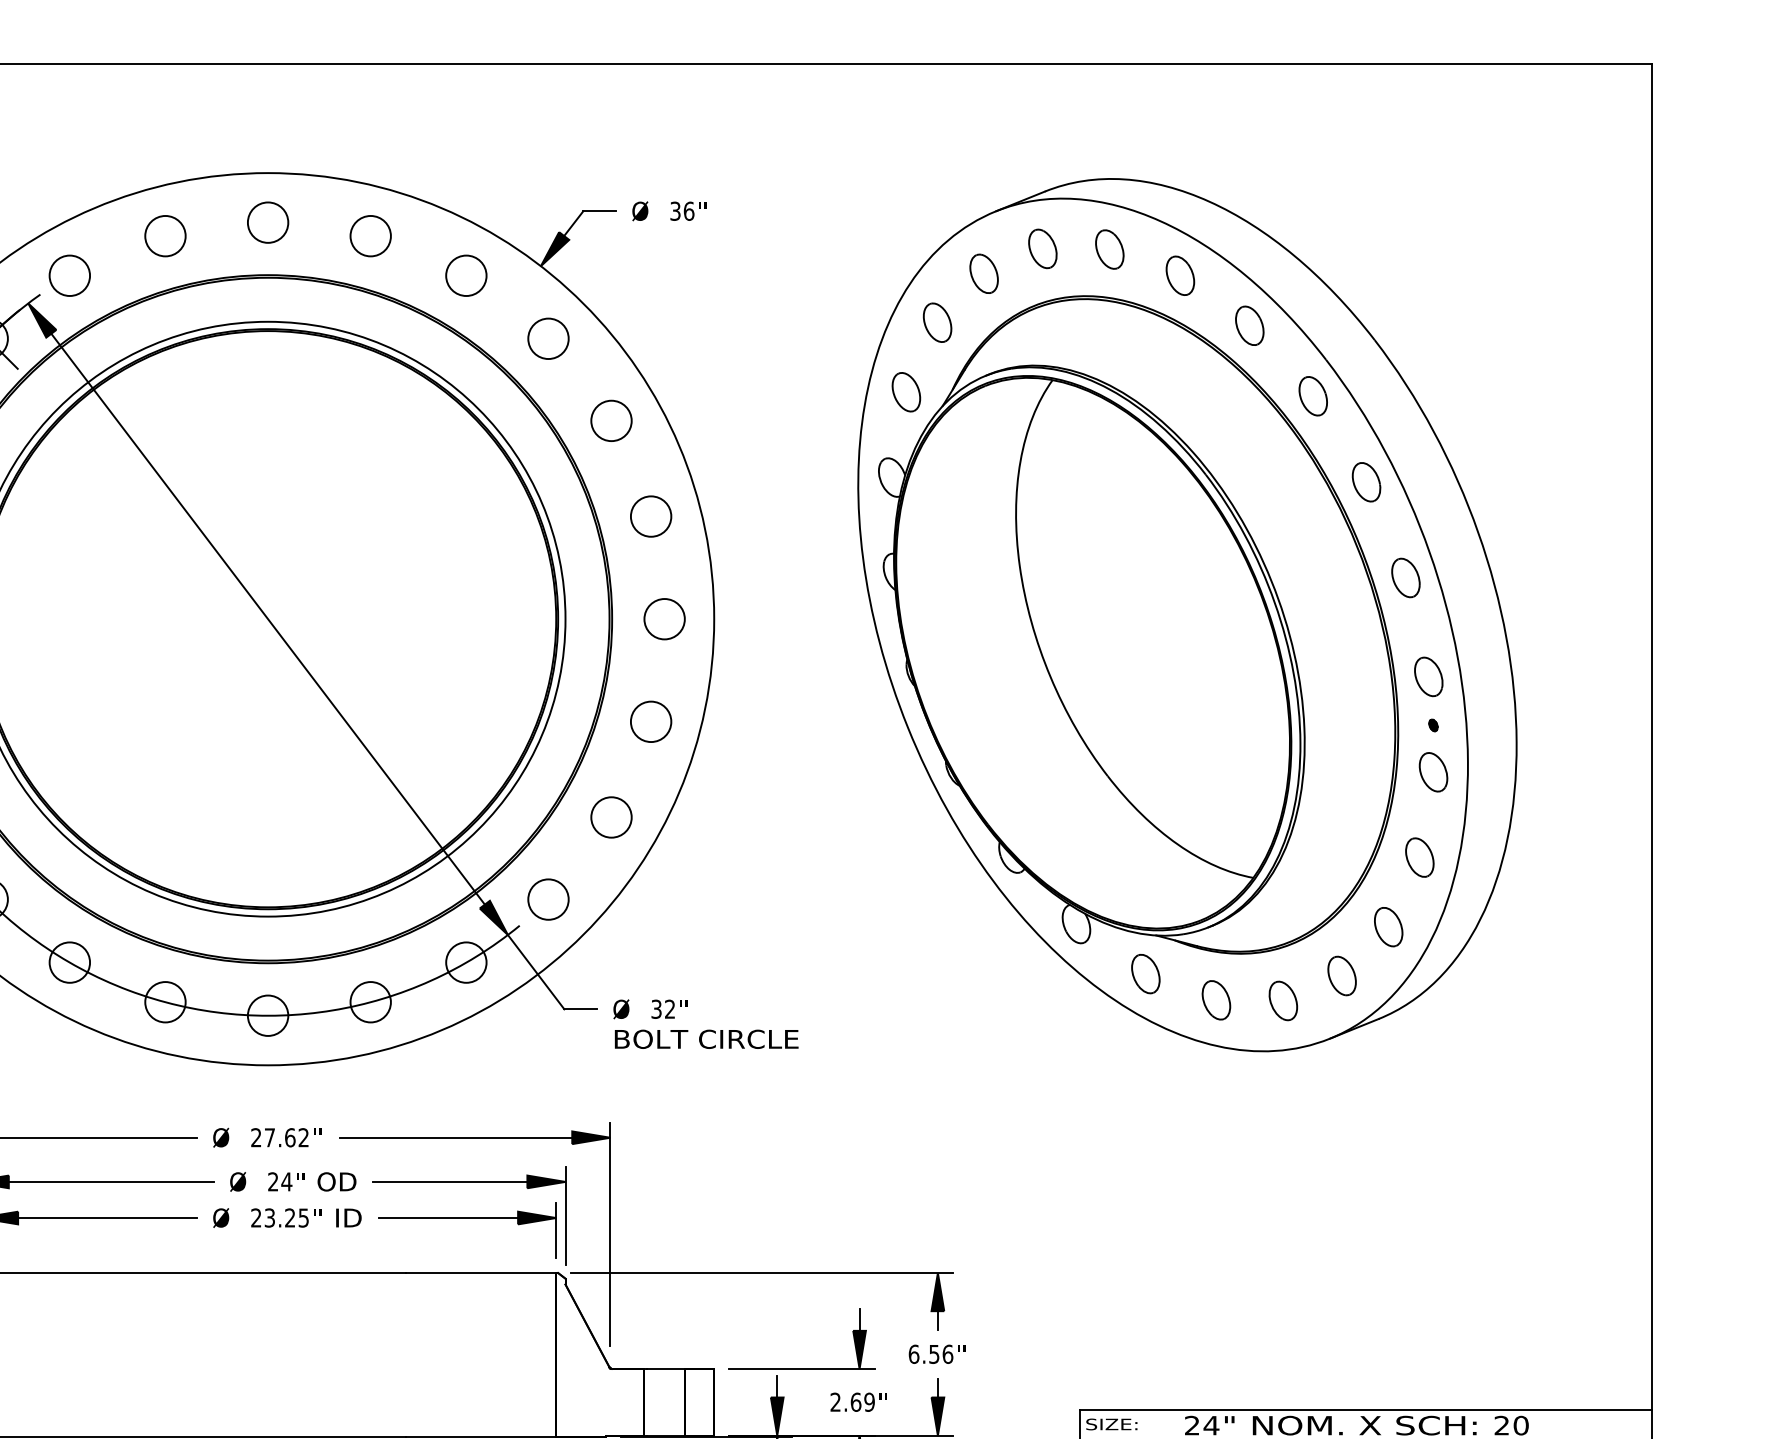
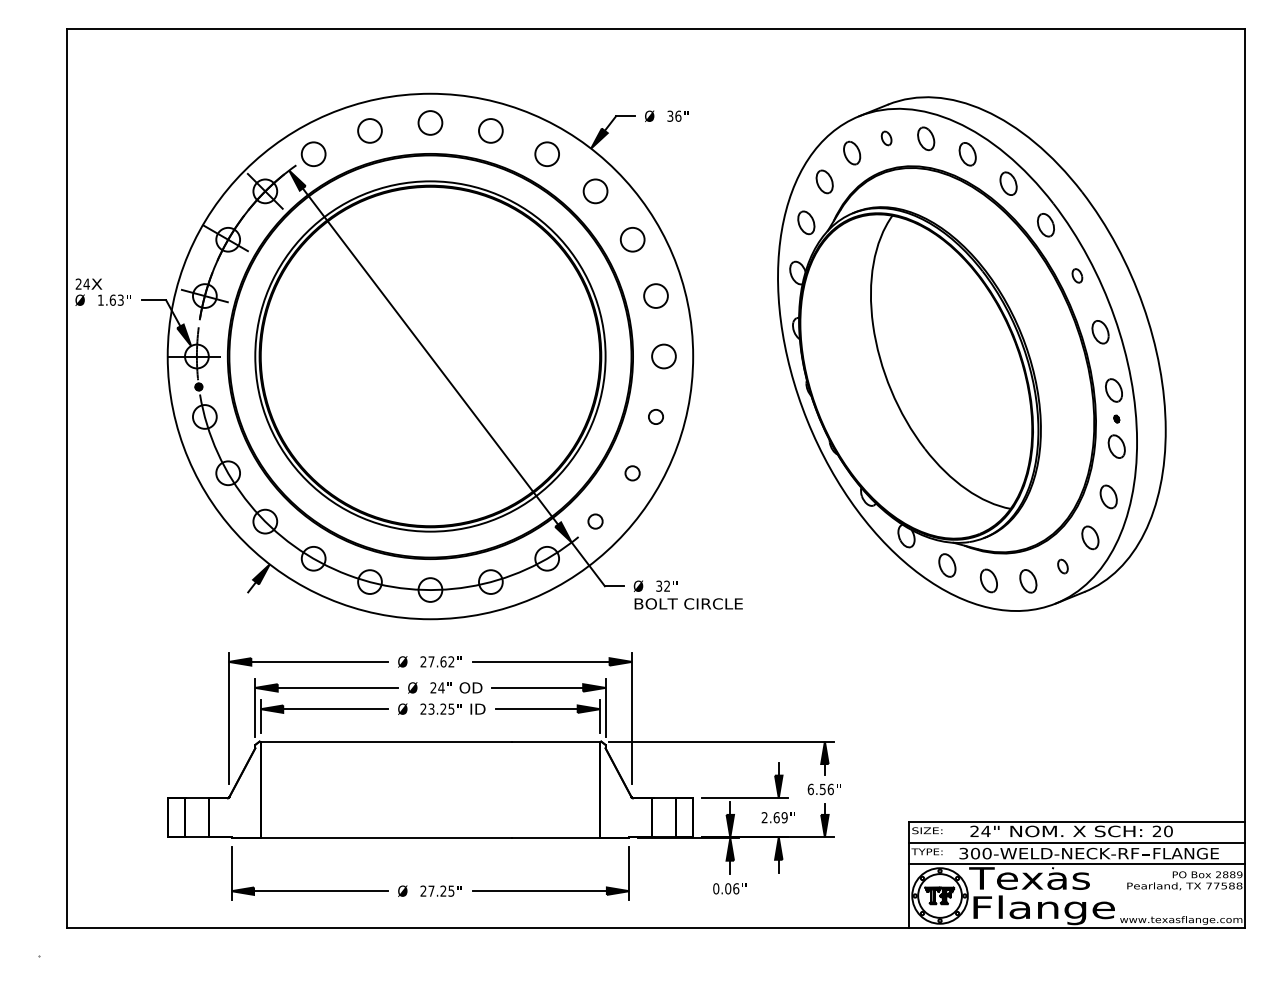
part: (1042, 249) -> (886, 138), size x0.6
part: (1366, 481) -> (1077, 275), size x0.6
circle: (650, 721) -> (655, 416), size x0.6
circle: (611, 817) -> (632, 473), size x0.6
circle: (548, 899) -> (595, 521), size x0.6
part: (1341, 975) -> (1062, 566), size x0.6

